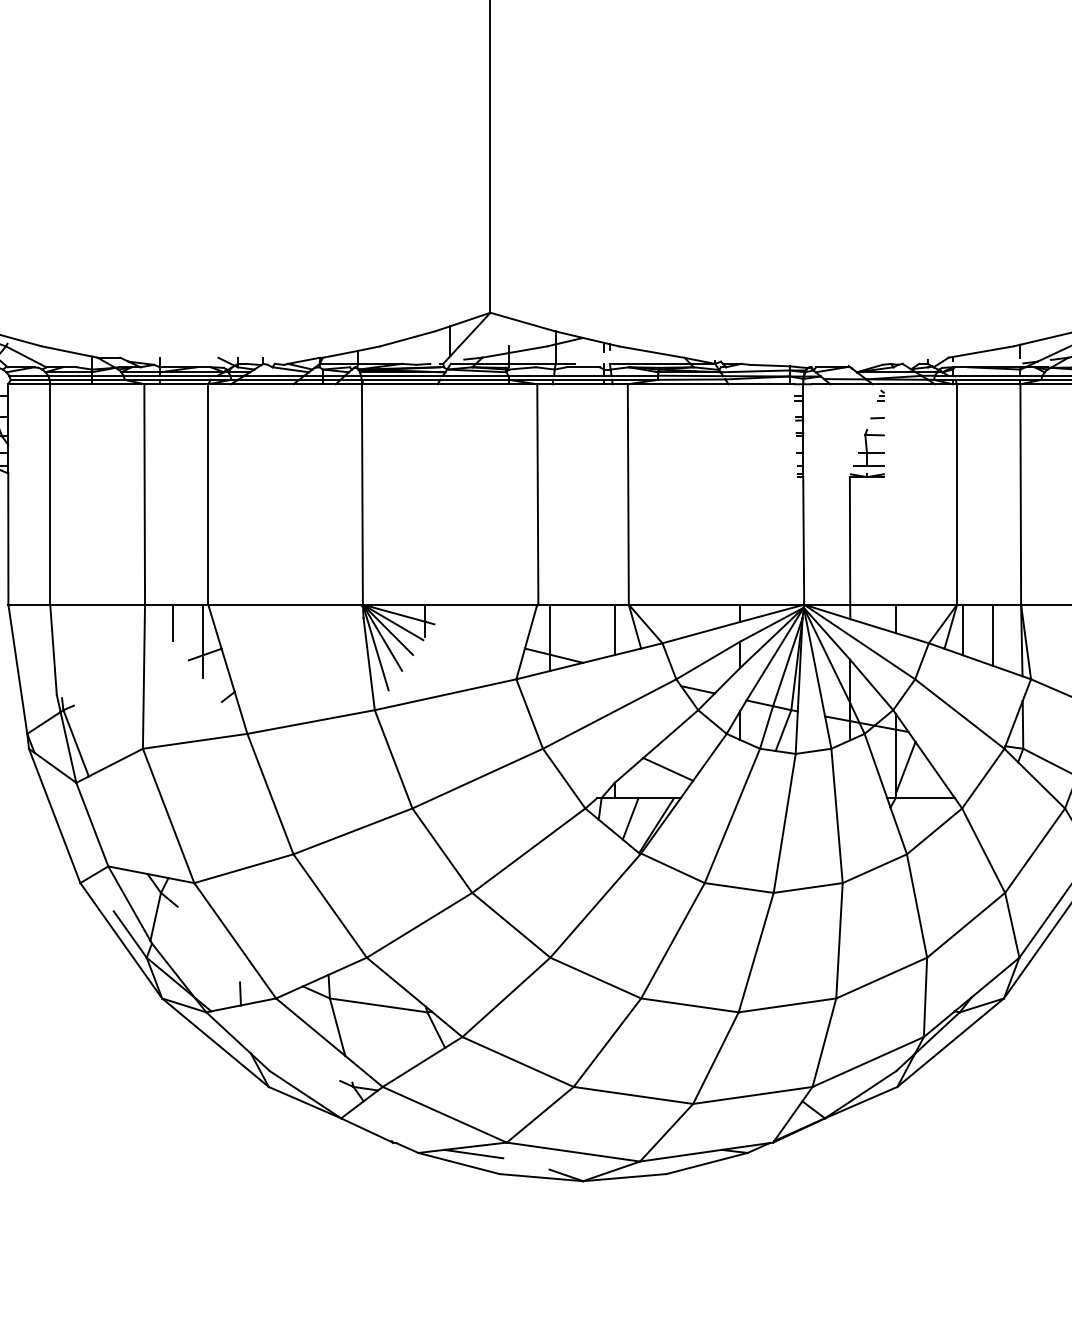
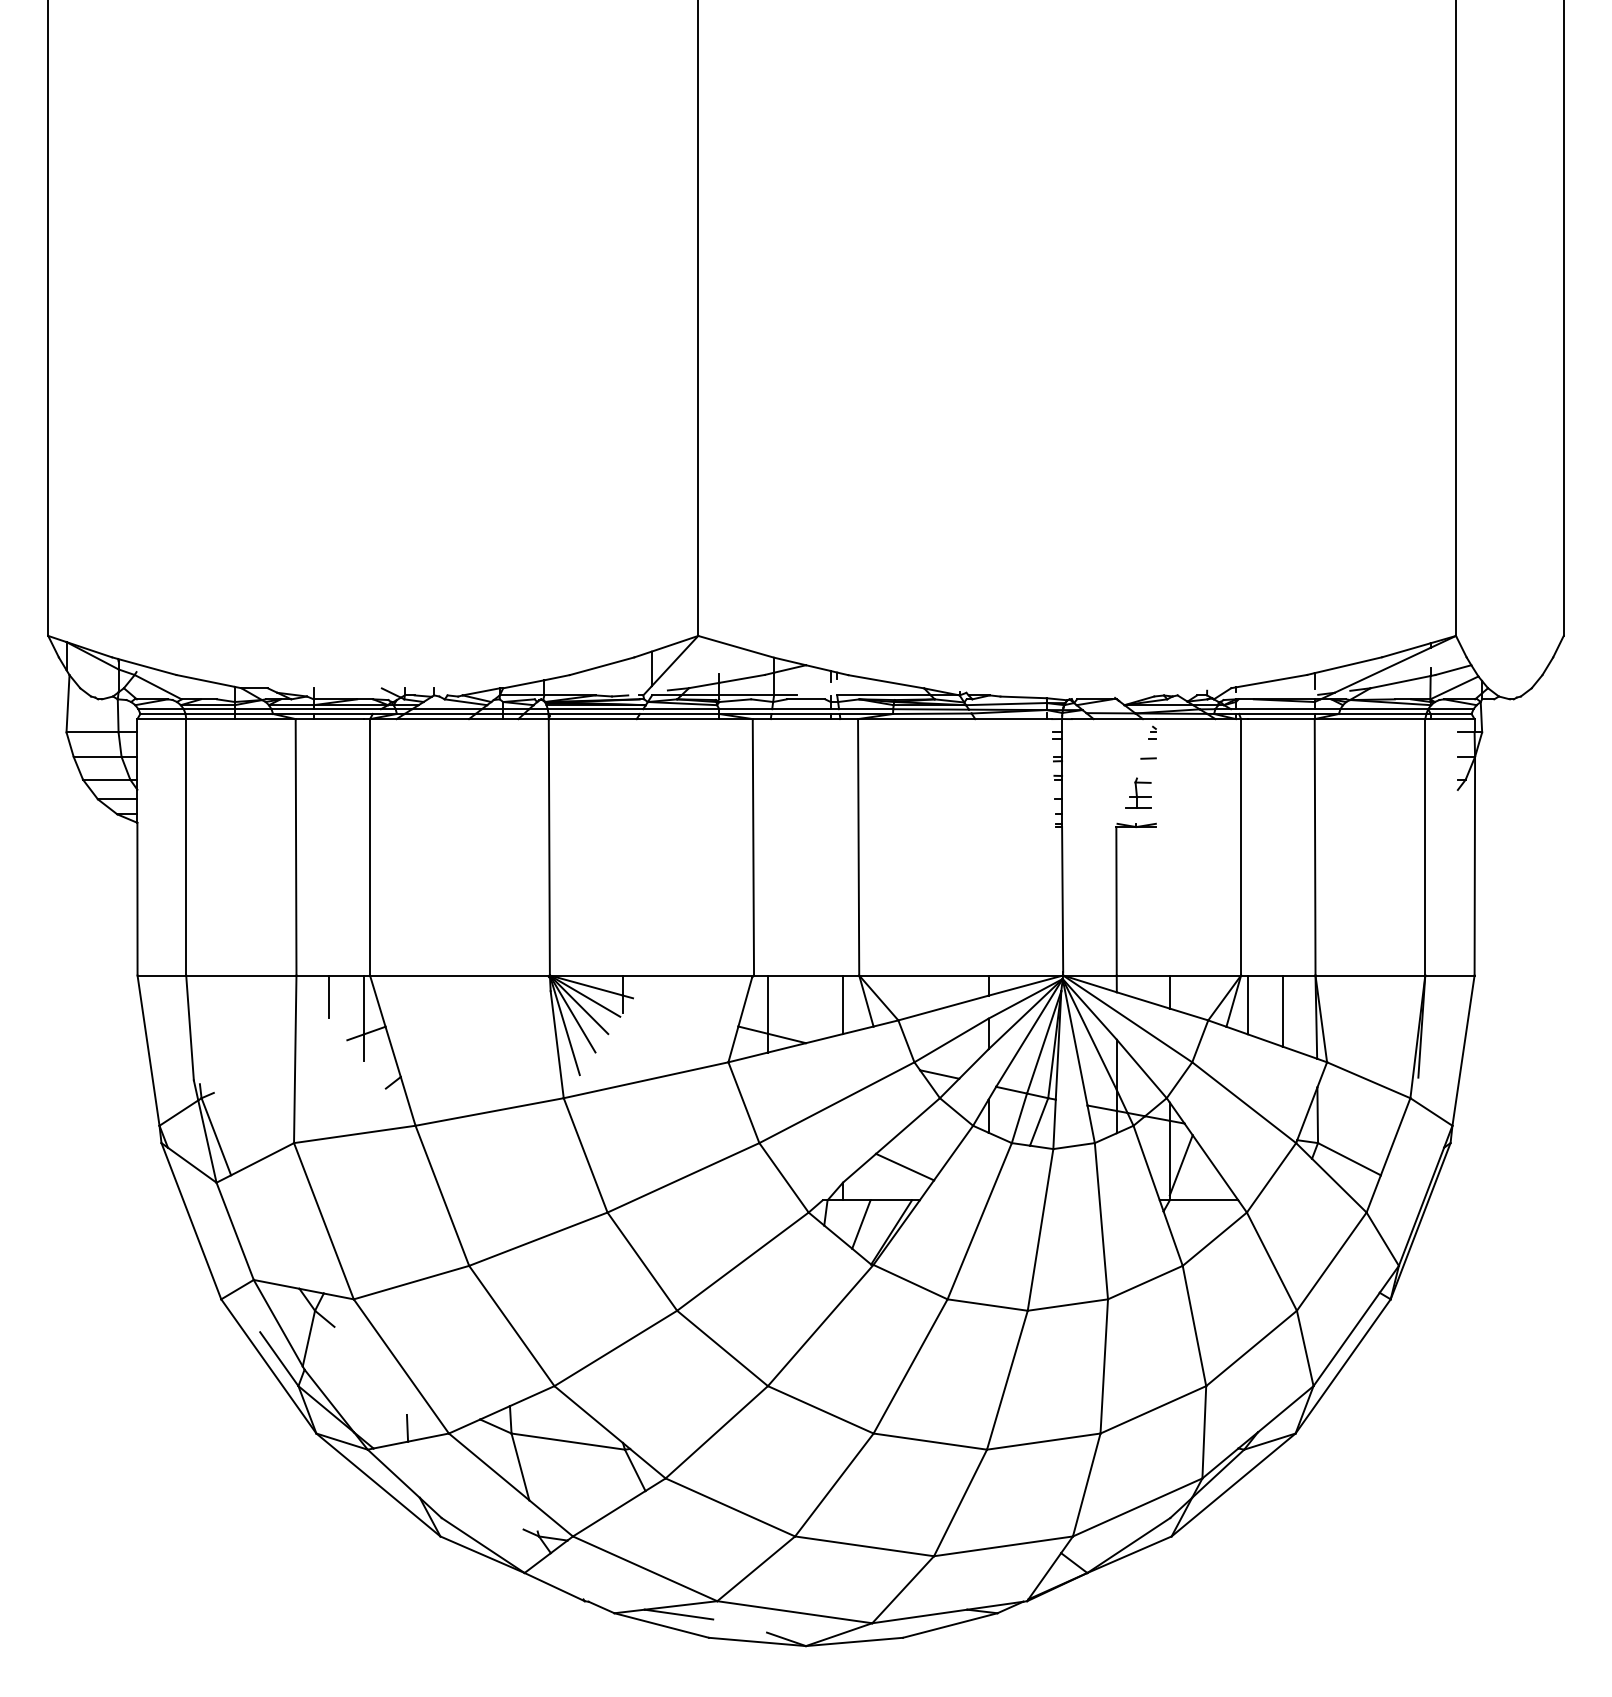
part: (868, 447) -> (1138, 792), size x0.7

